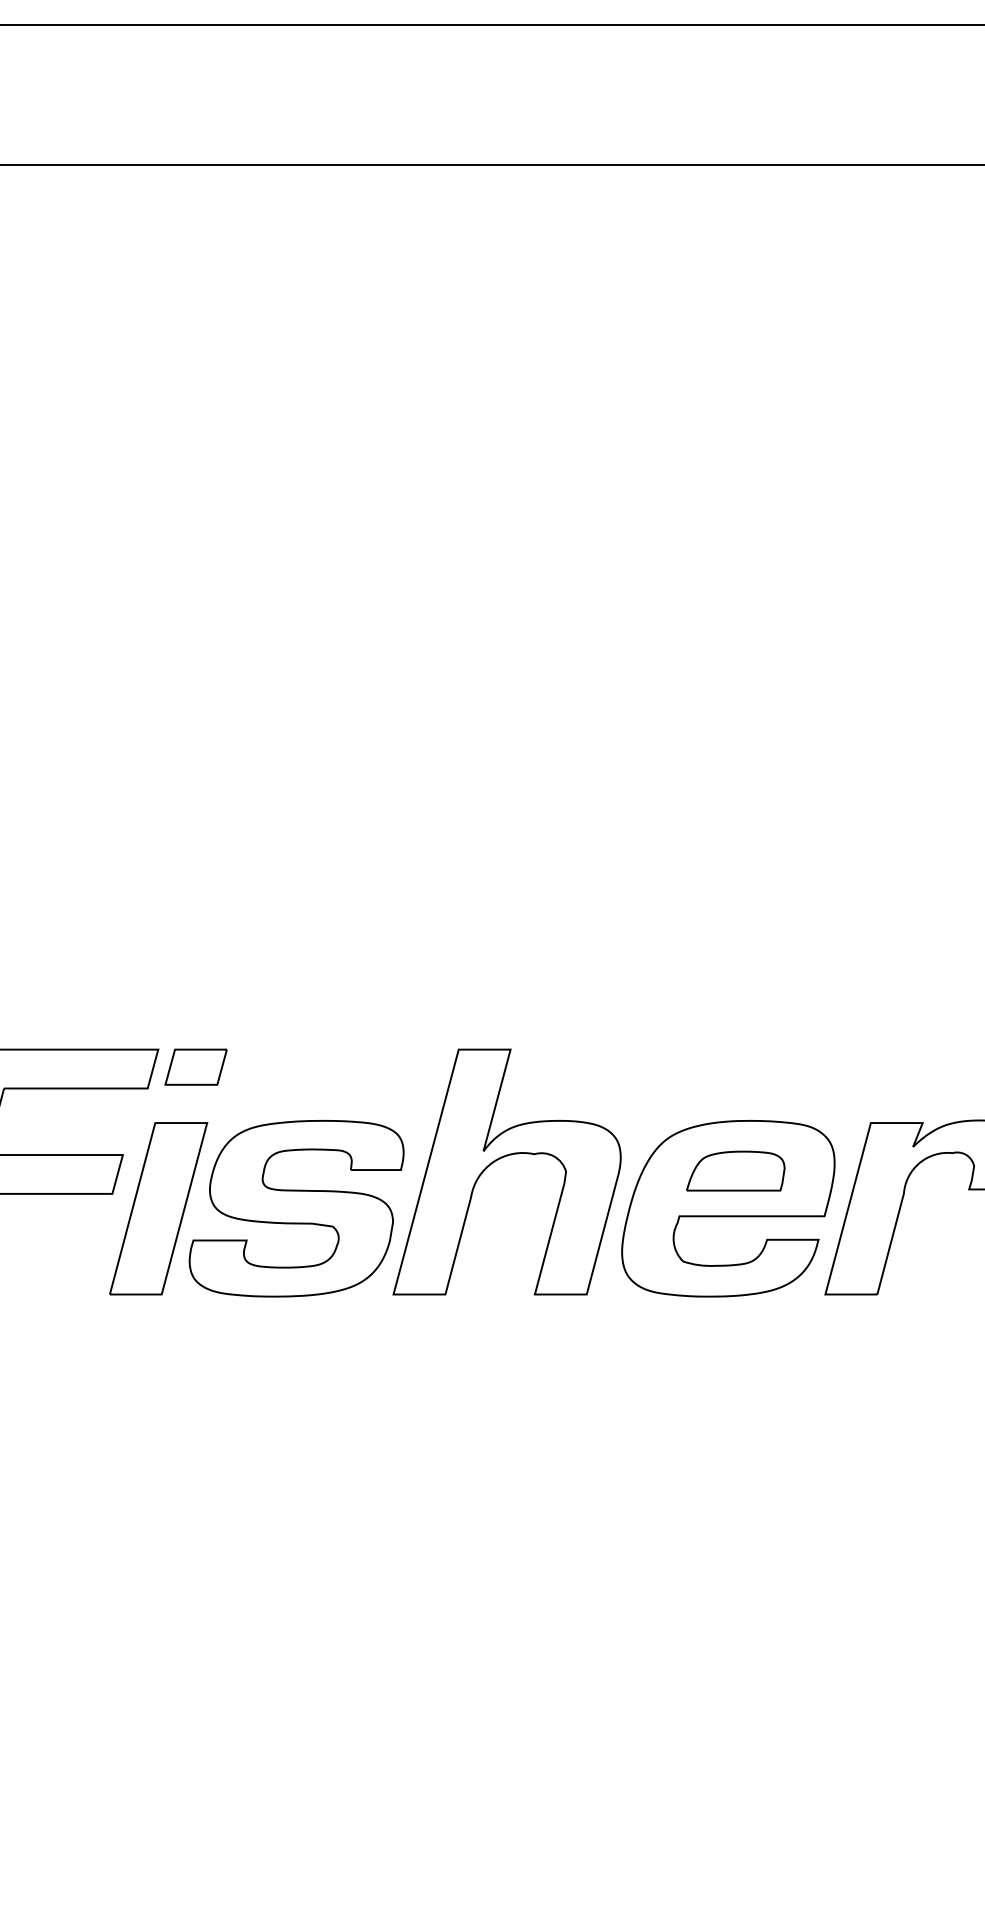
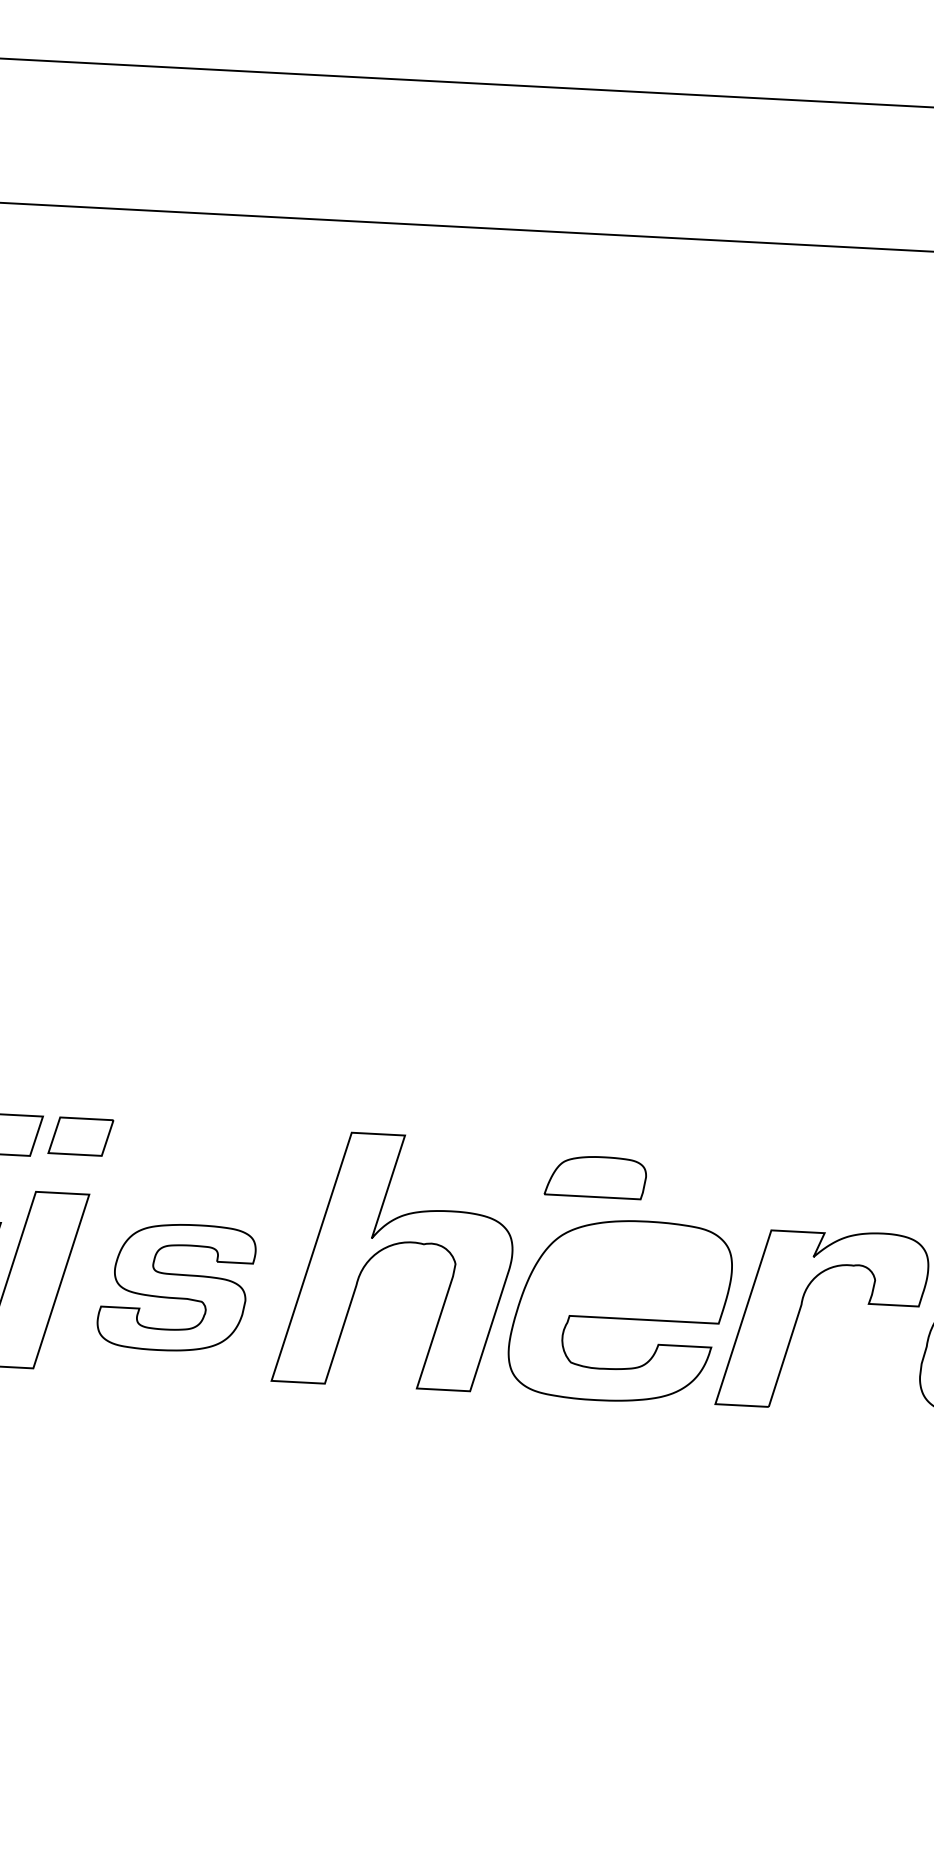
part: (735, 1170) -> (595, 1176), moved
part: (296, 1208) -> (176, 1287), size x0.7

